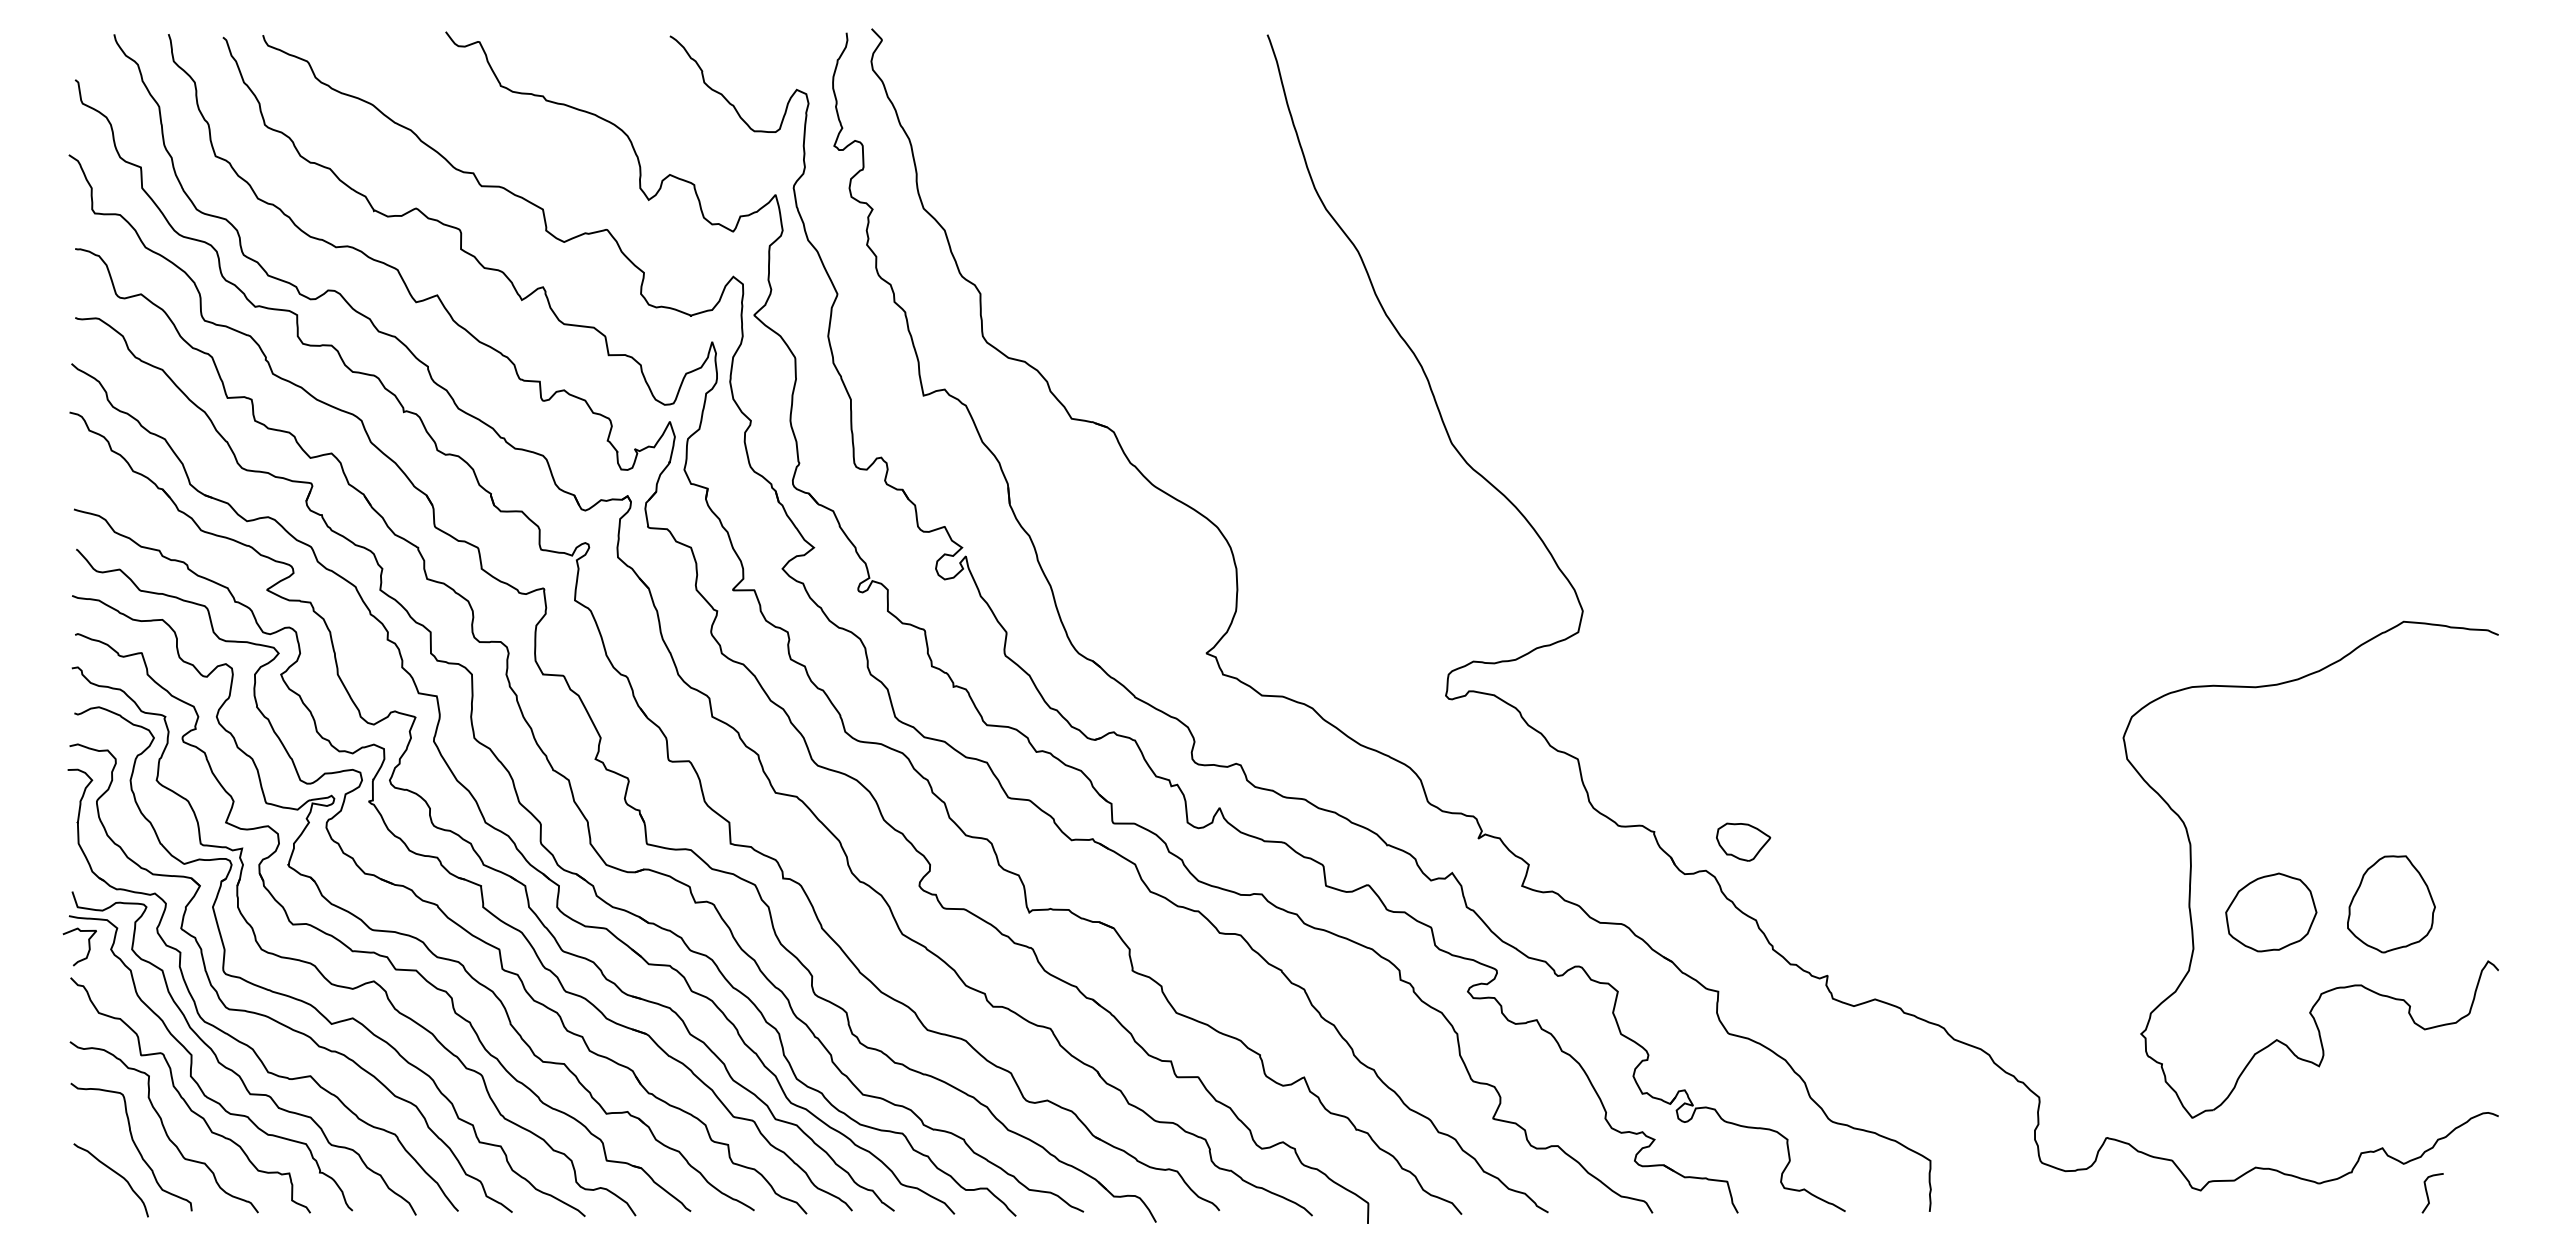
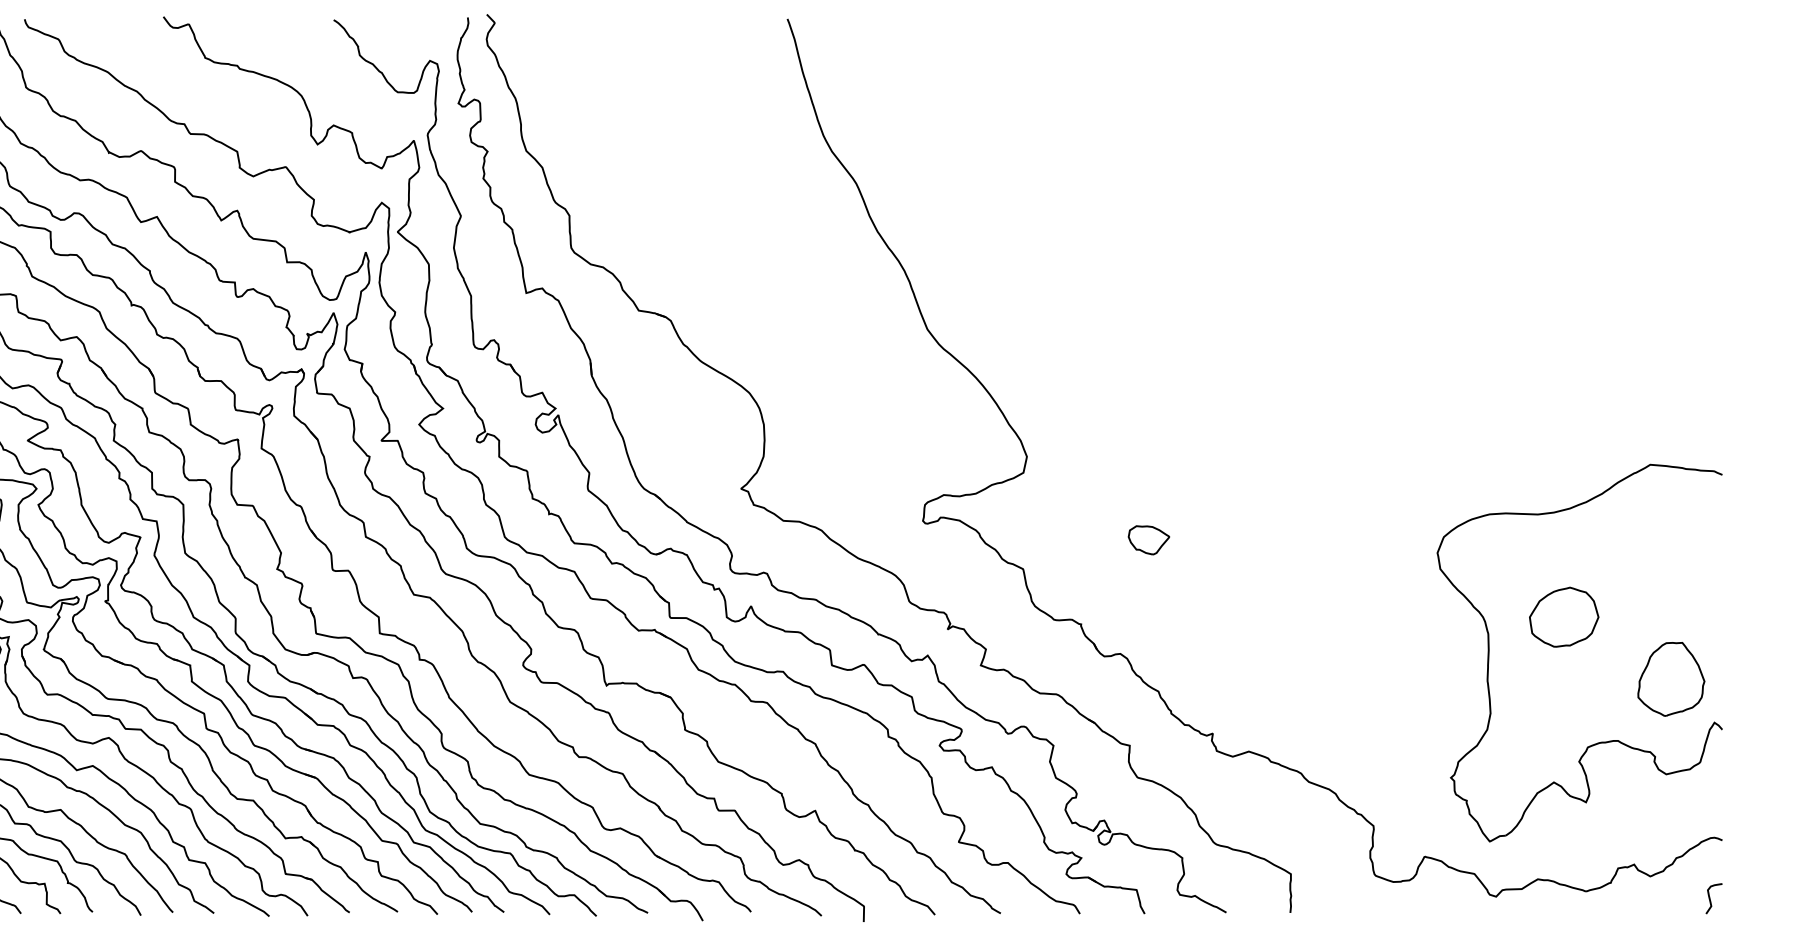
part: (1743, 841) -> (1148, 539), moved
part: (2391, 904) -> (1671, 679), moved
part: (2271, 912) -> (1564, 617), moved
curve: (2428, 1194) -> (1710, 899), moved

